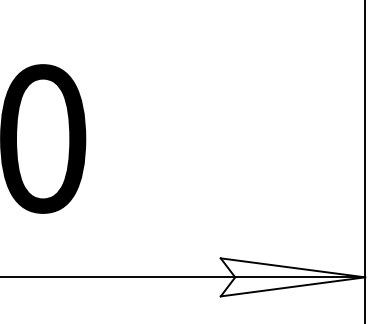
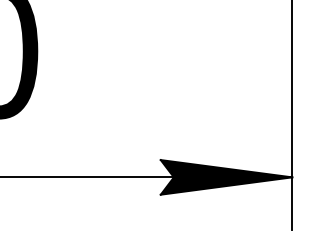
fill: (292, 277) -> (226, 177), added

